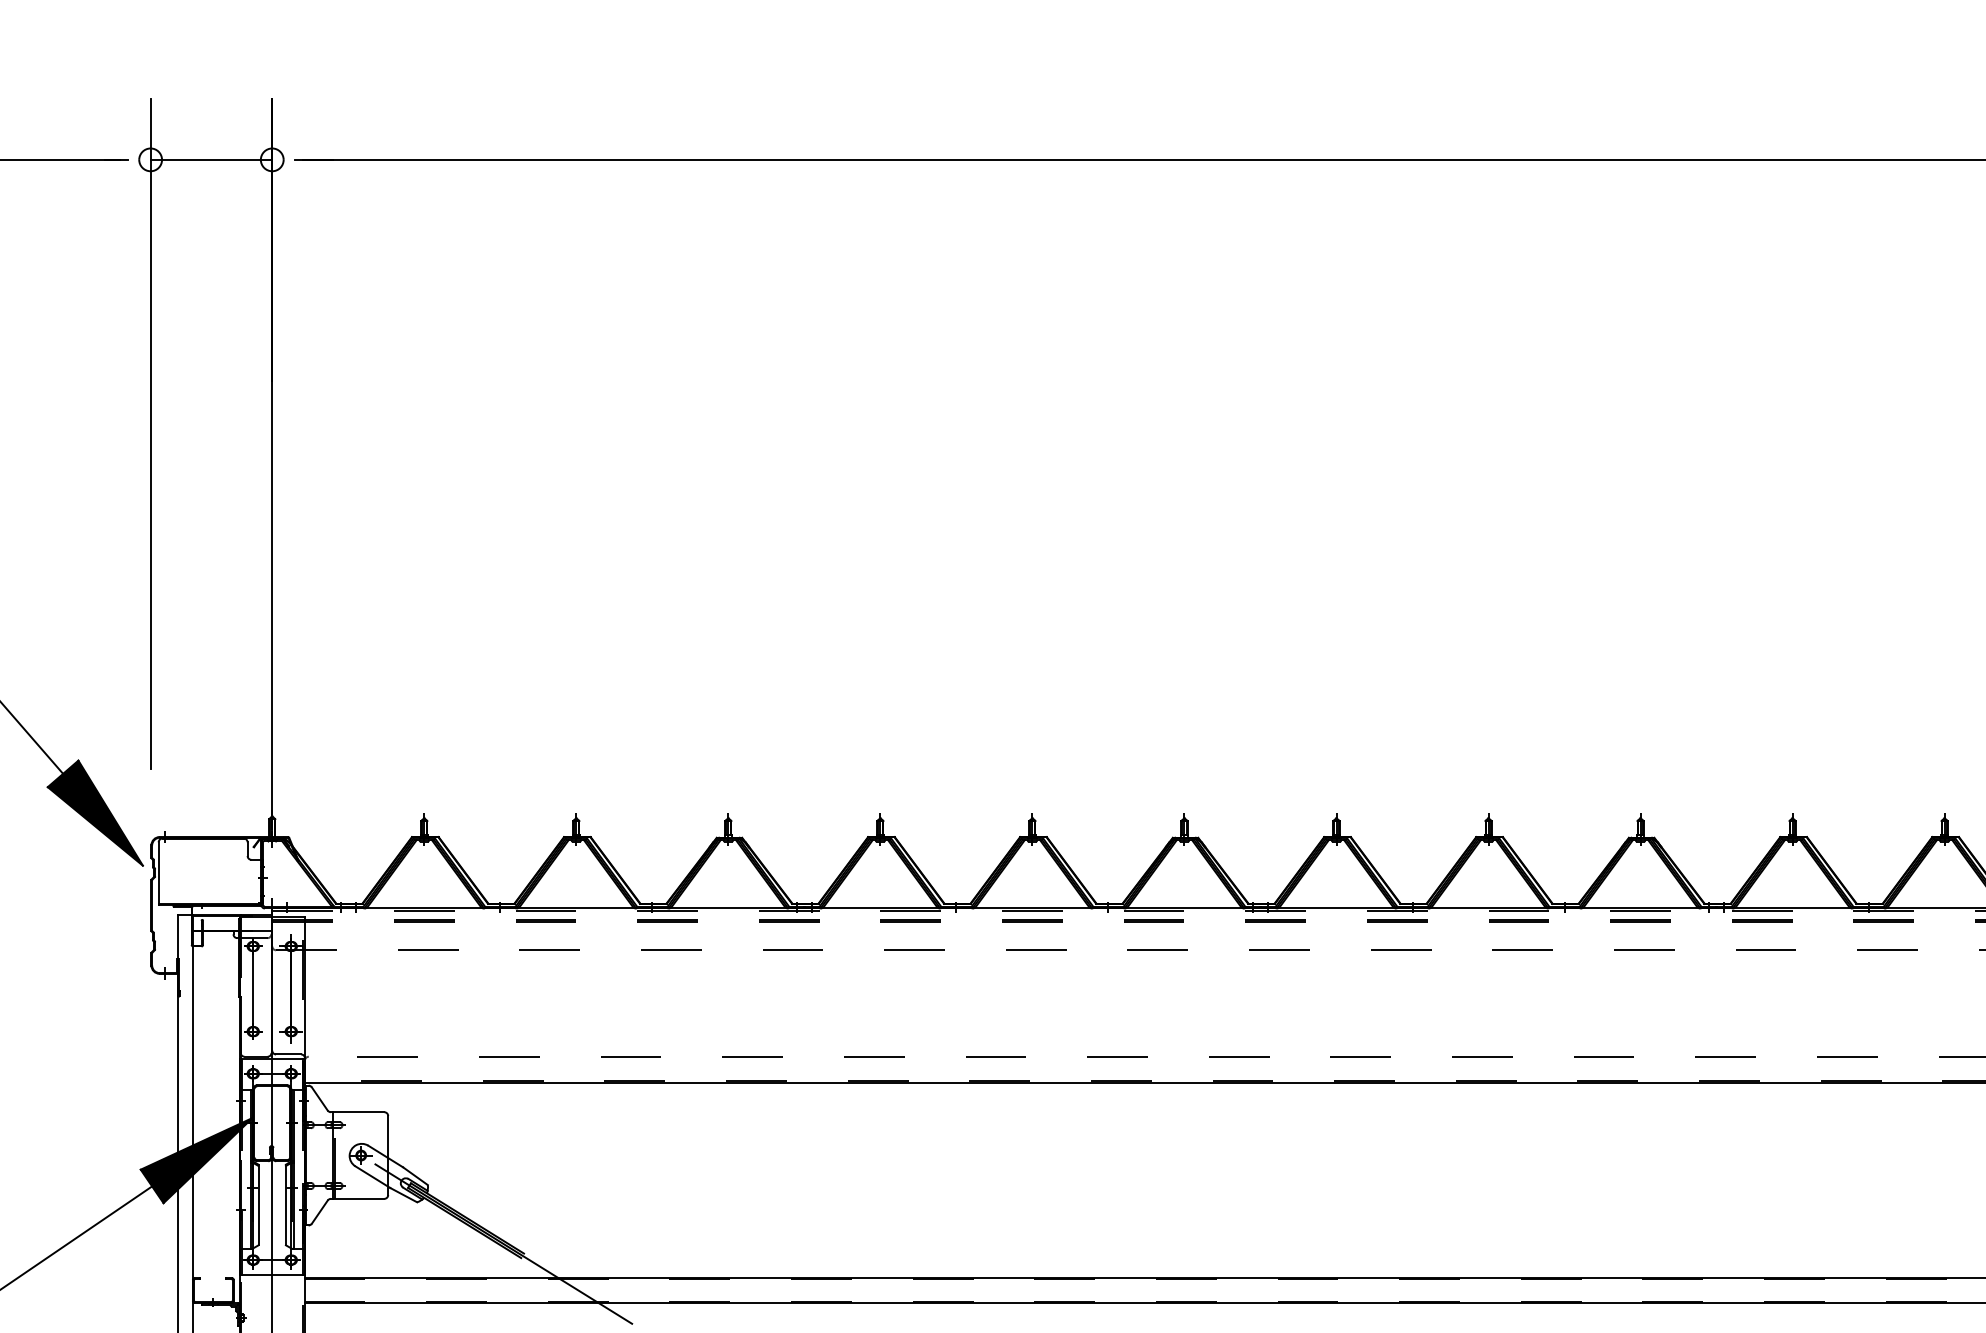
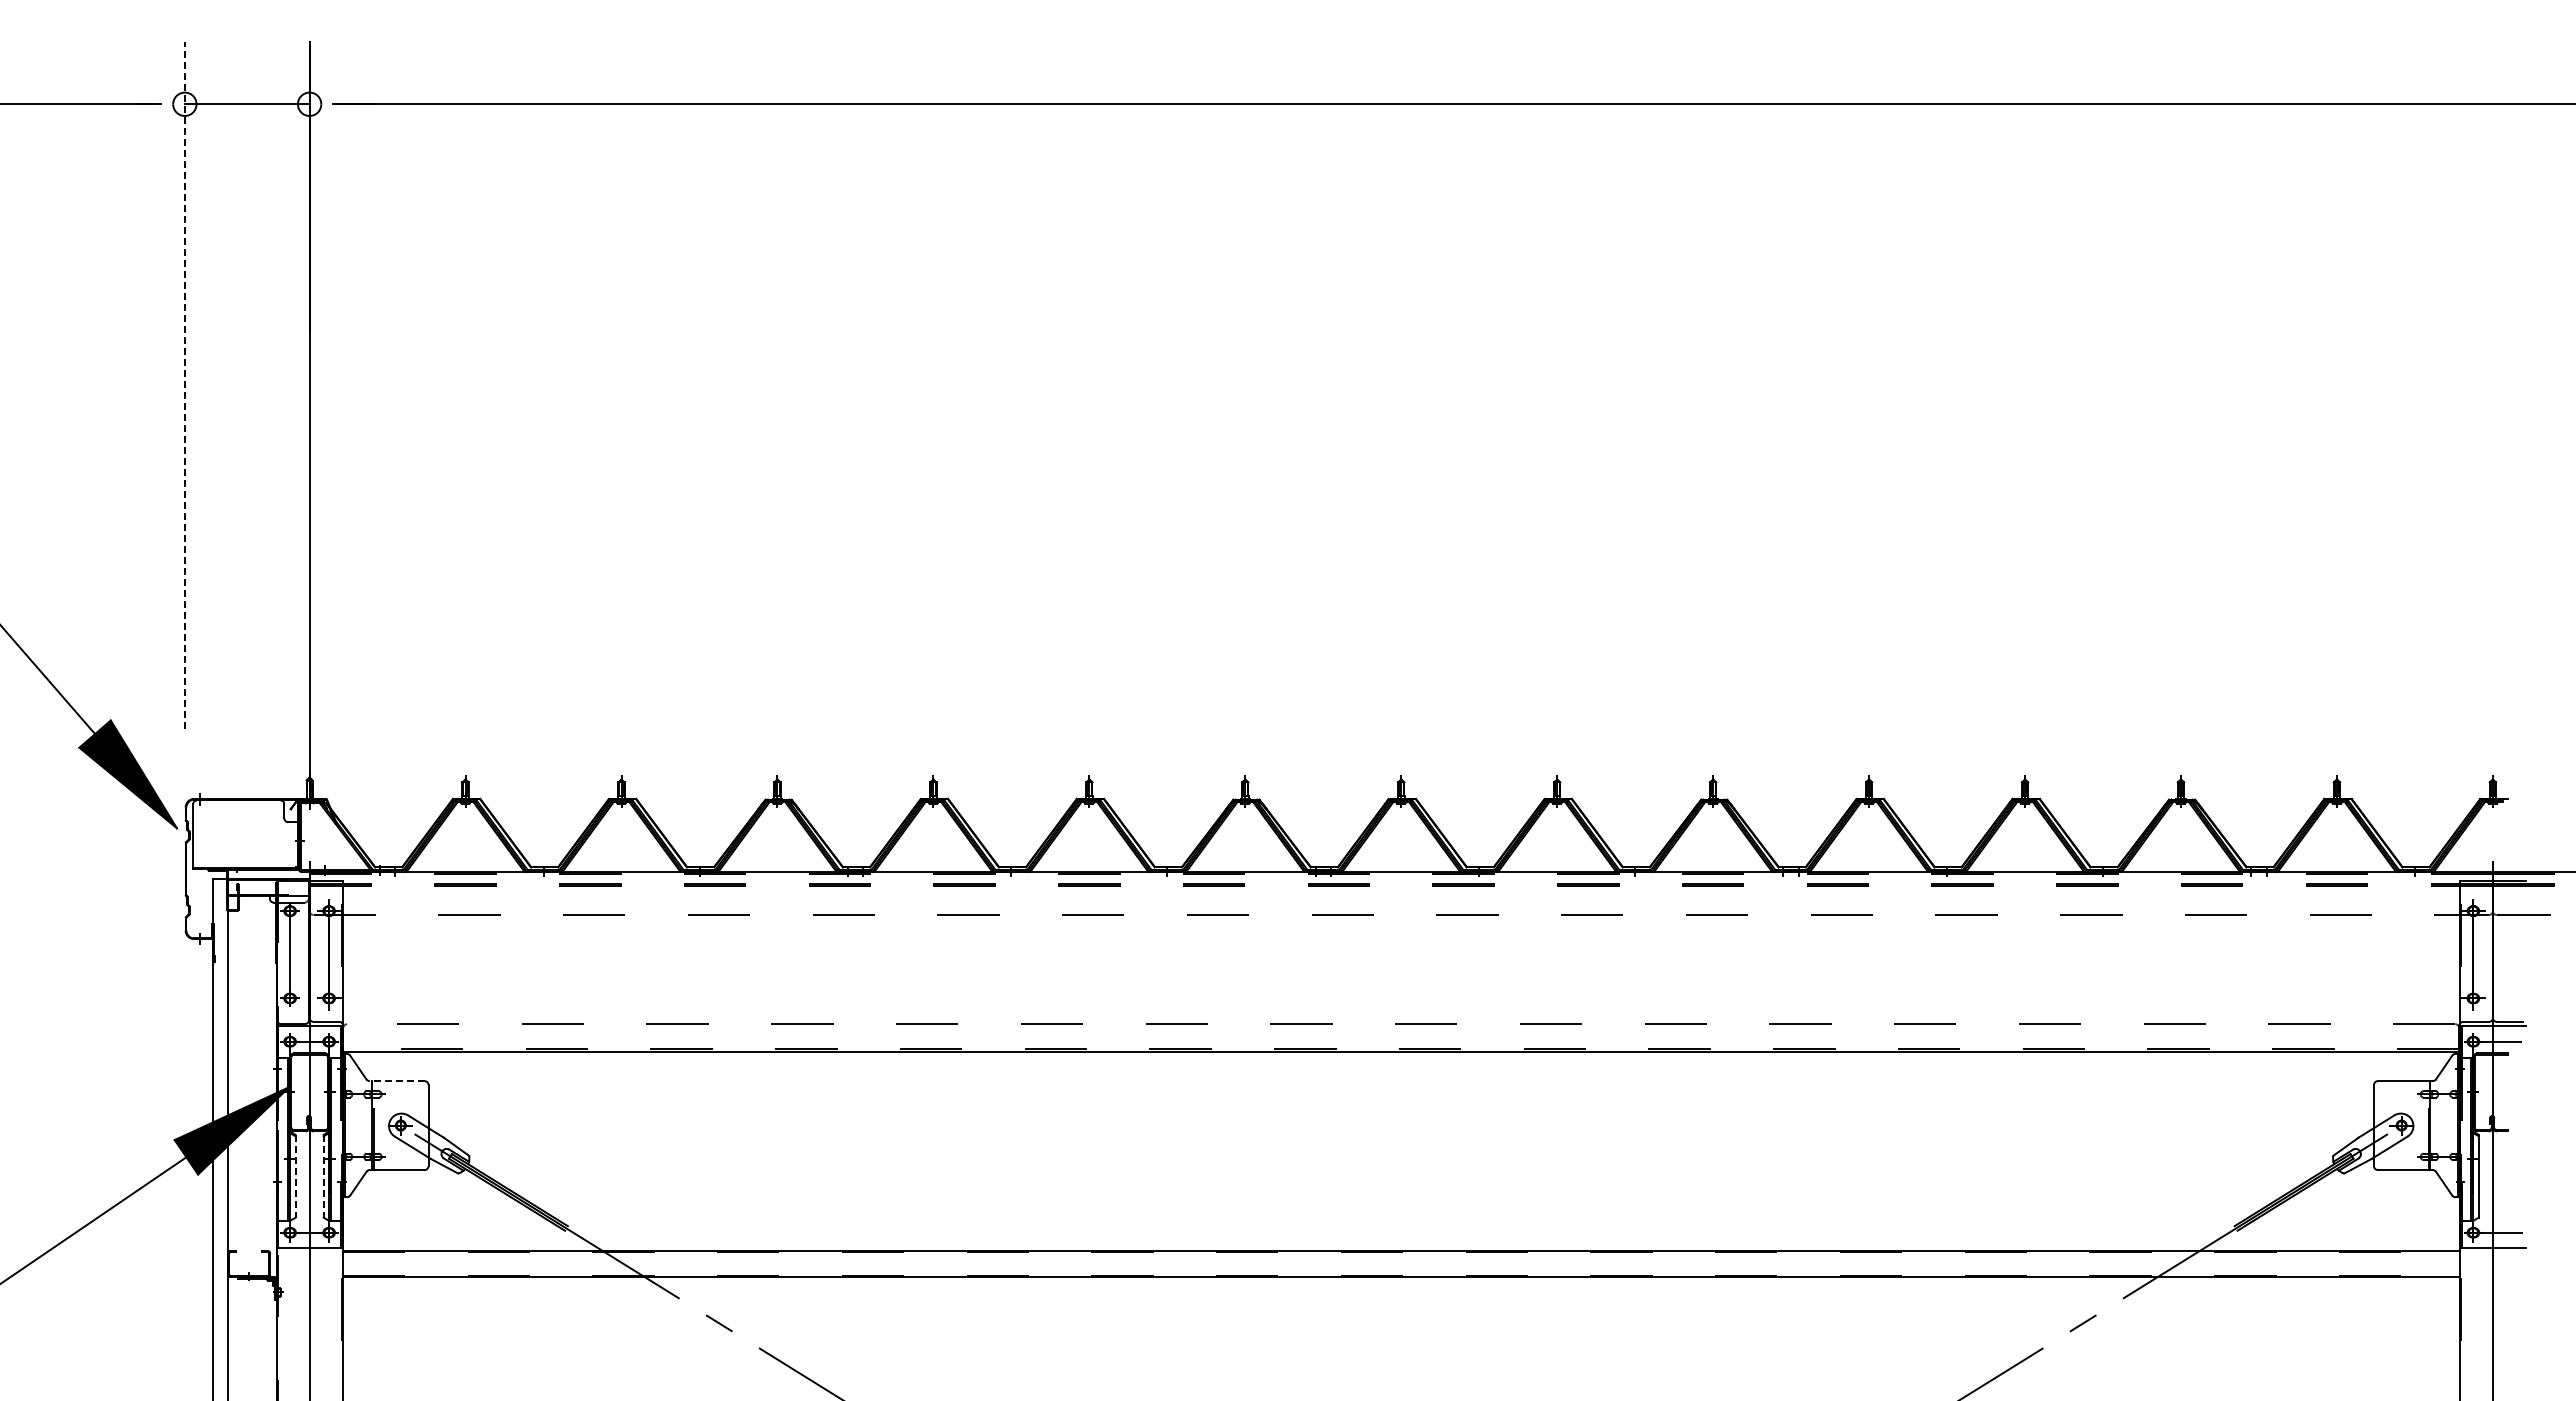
line: (150, 433) -> (184, 384), solid -> dashed
line: (356, 1112) -> (396, 1081), solid -> dashed
line: (258, 1205) -> (295, 1176), solid -> dashed
line: (285, 1205) -> (323, 1176), solid -> dashed

